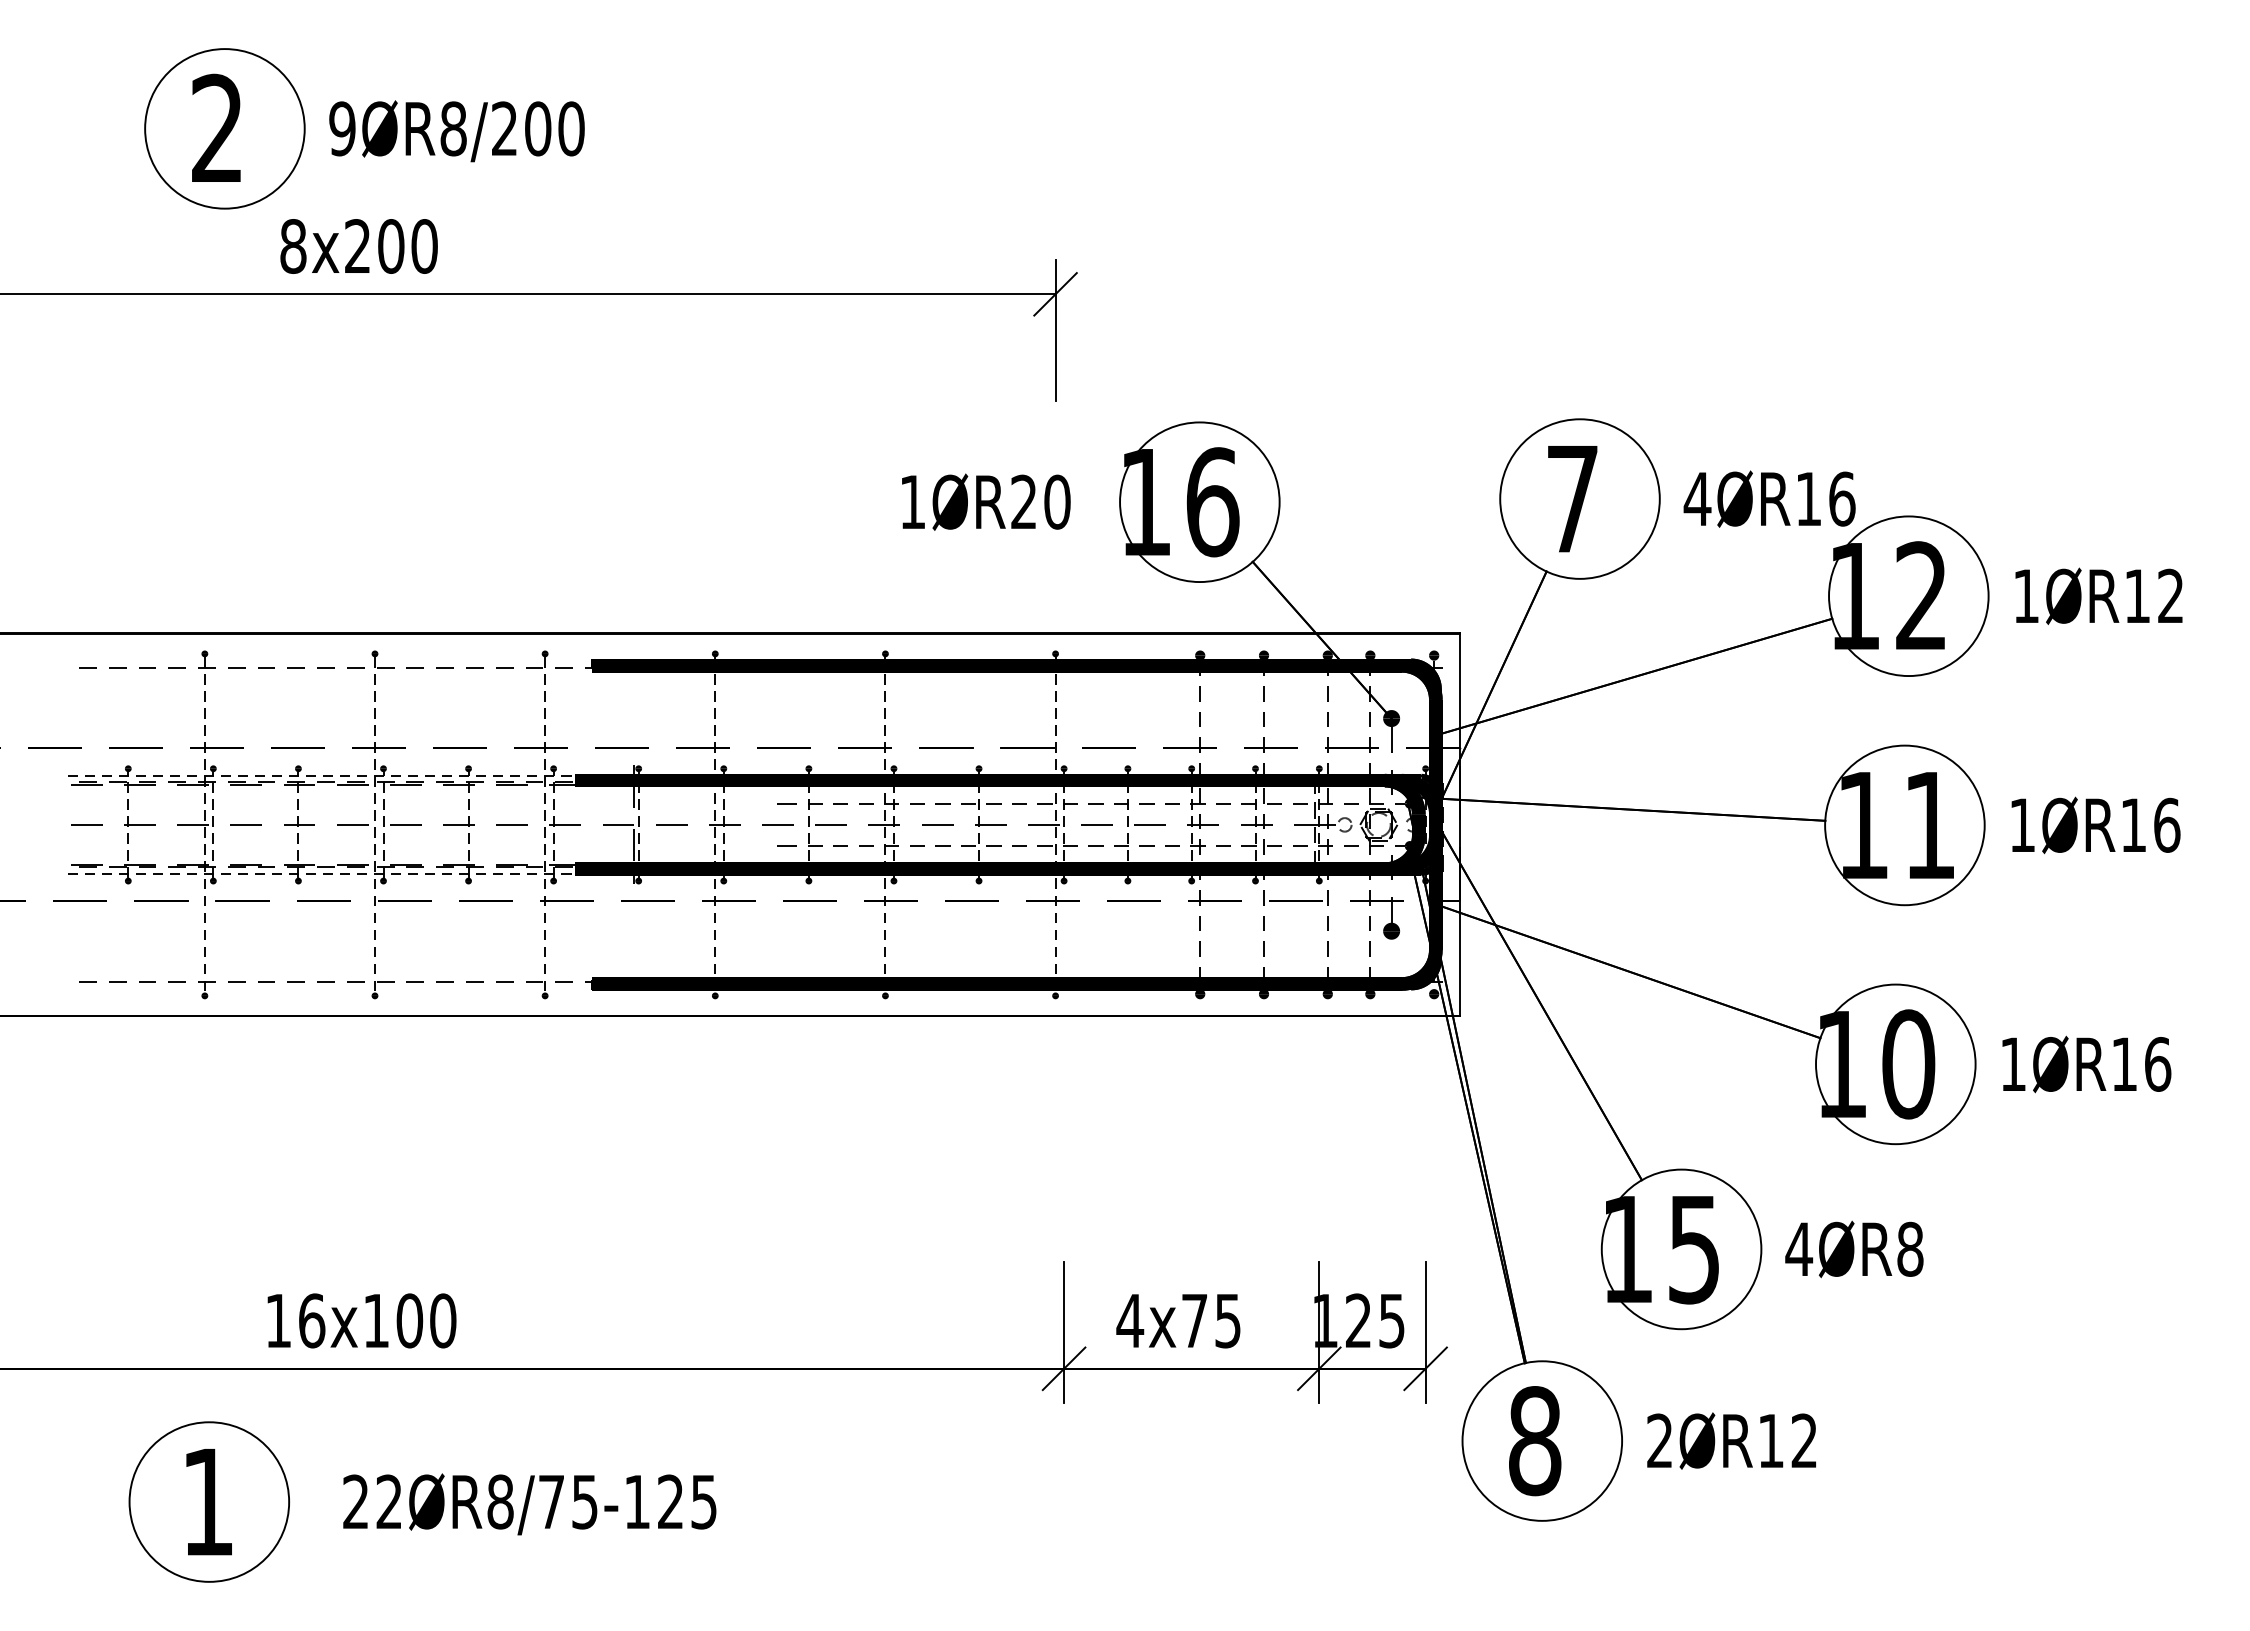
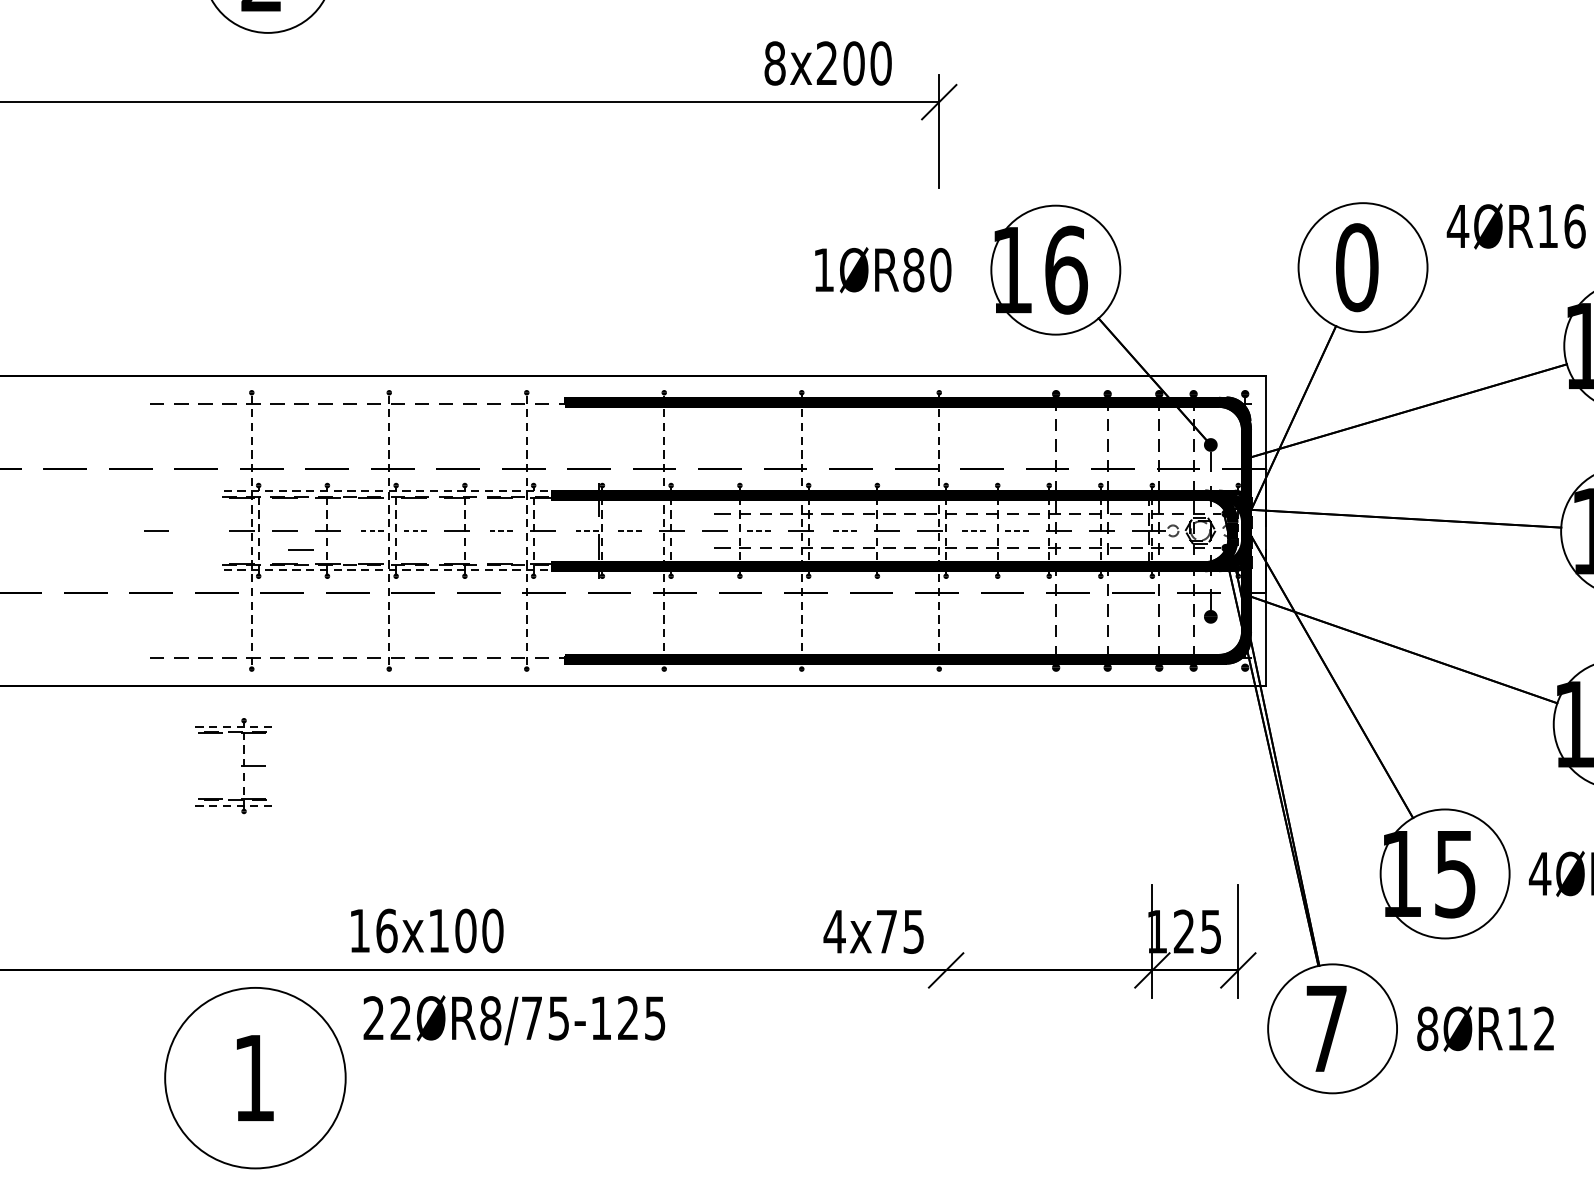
text: (358, 246) -> (827, 63), moved
text: (1769, 498) -> (1516, 225), moved
text: (1572, 499) -> (1356, 267), 7 -> 0
text: (1024, 501) -> (914, 269), 1ØR20 -> 1ØR80
part: (124, 824) -> (240, 765), moved
line: (352, 824) -> (371, 530), solid -> dashed
line: (405, 824) -> (413, 530), solid -> dashed
line: (512, 824) -> (500, 530), solid -> dashed
line: (618, 824) -> (586, 530), solid -> dashed
line: (671, 824) -> (628, 530), solid -> dashed
line: (831, 824) -> (758, 530), solid -> dashed
line: (937, 824) -> (843, 530), solid -> dashed
line: (1097, 824) -> (973, 530), solid -> dashed
line: (1150, 824) -> (1015, 530), solid -> dashed
line: (264, 847) -> (299, 549), added
text: (361, 1320) -> (426, 930), moved
text: (1178, 1321) -> (873, 932), moved
line: (1064, 1332) -> (946, 941), removed
text: (1660, 1440) -> (1428, 1028), 2ØR12 -> 8ØR12
text: (1535, 1441) -> (1327, 1029), 8 -> 7
circle: (209, 1501) -> (255, 1077), size x1.4
text: (529, 1504) -> (514, 1020), moved

